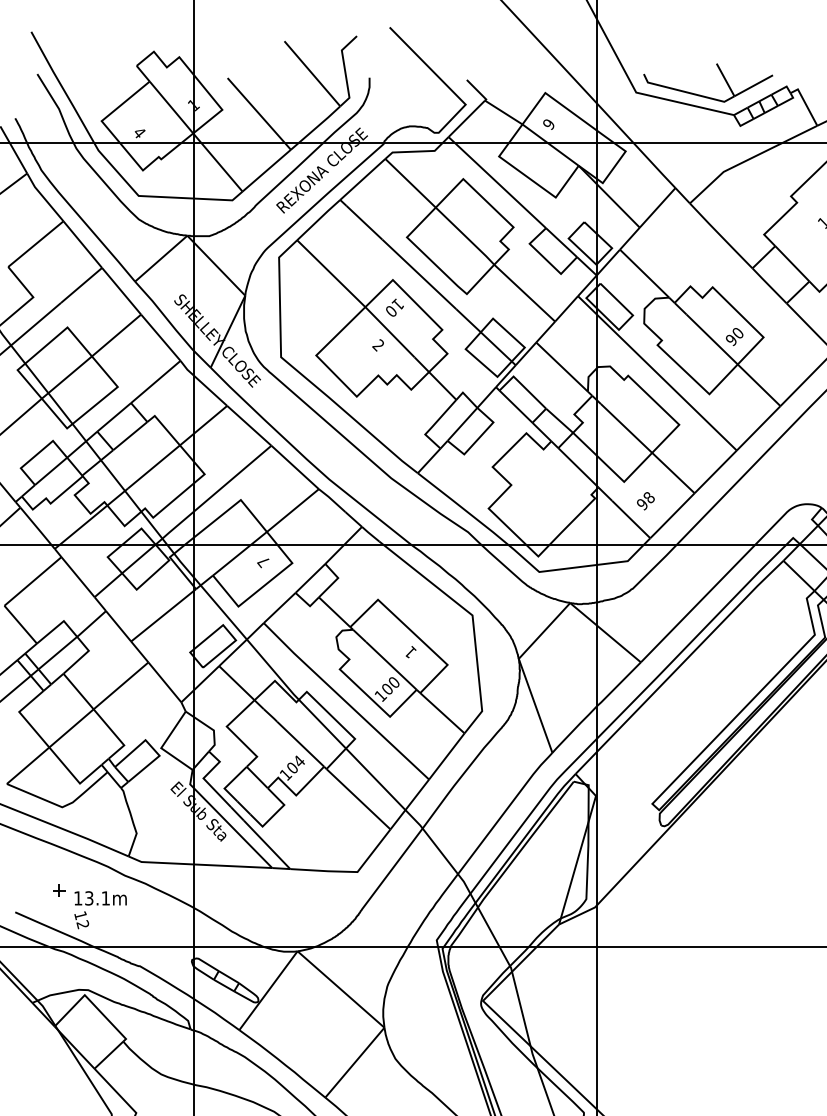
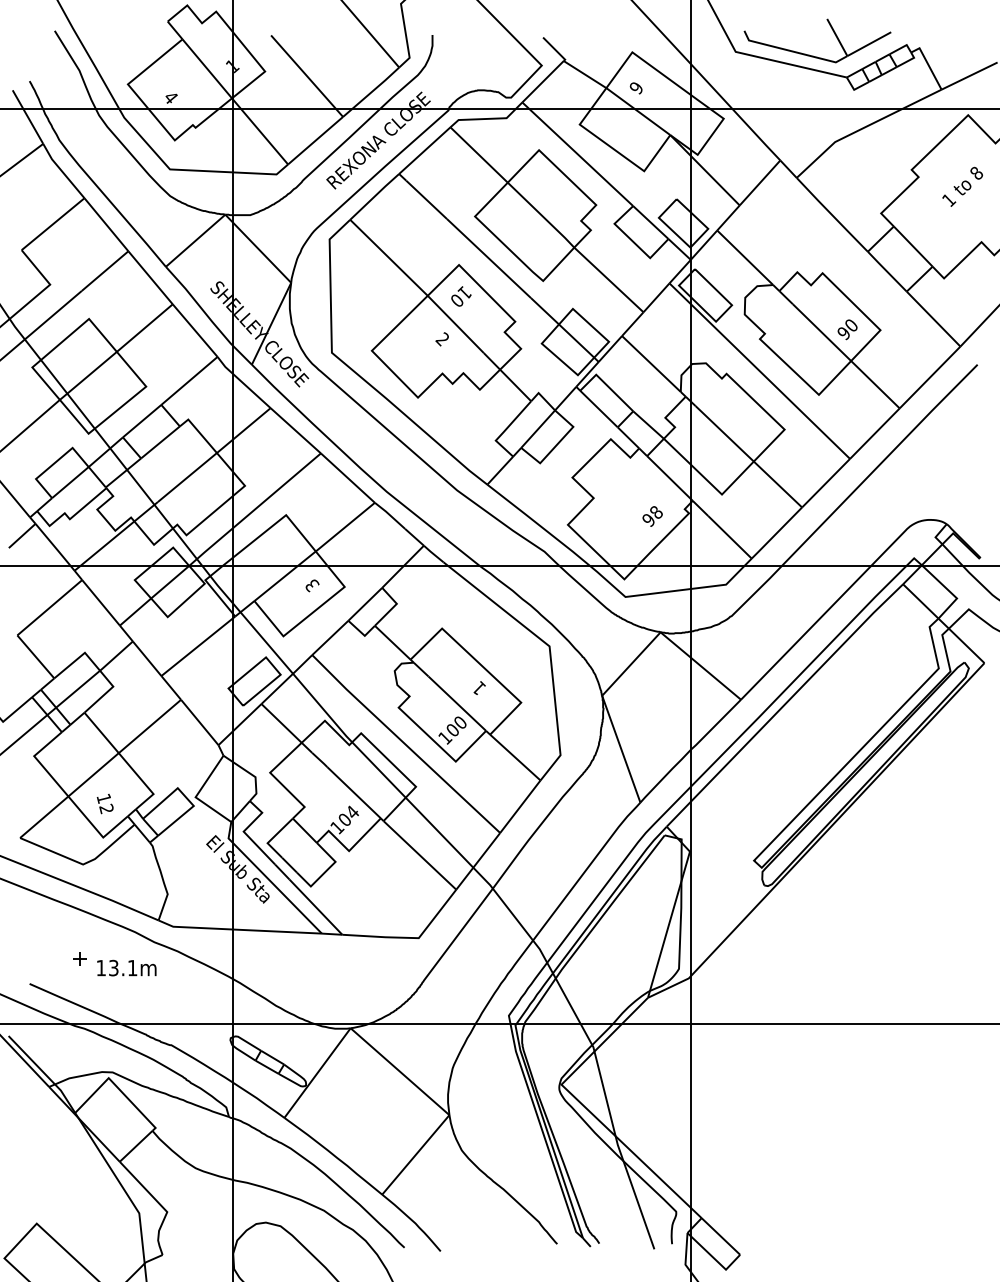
text: (645, 501) -> (652, 516), moved
text: (263, 561) -> (311, 585), 7 -> 3
text: (81, 920) -> (104, 804), moved

